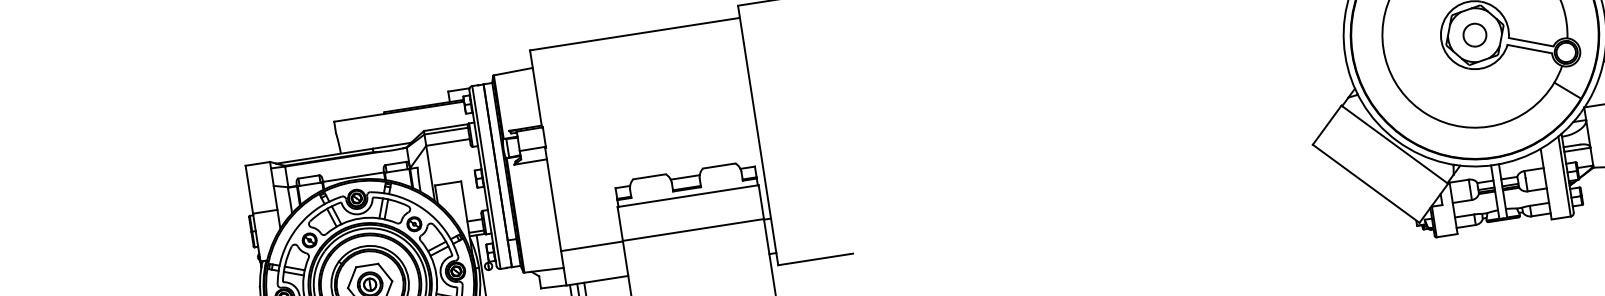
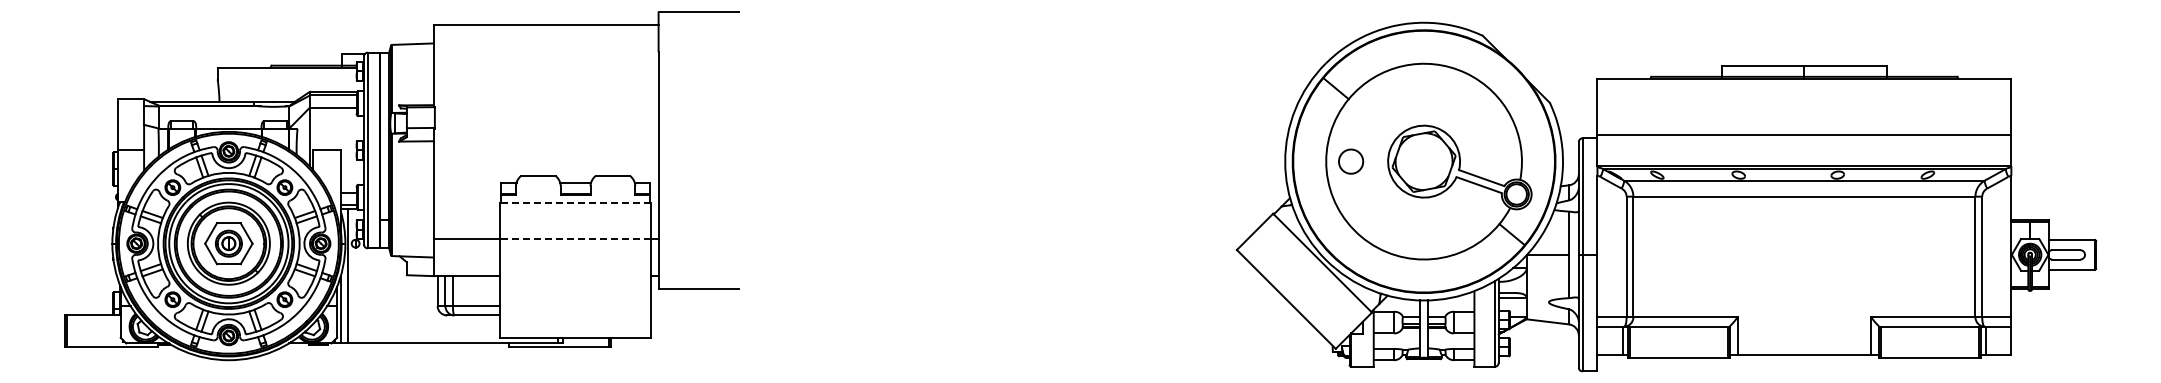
part: (1475, 34) -> (1351, 161), moved
line: (688, 196) -> (575, 202), solid -> dashed
line: (693, 229) -> (575, 238), solid -> dashed

